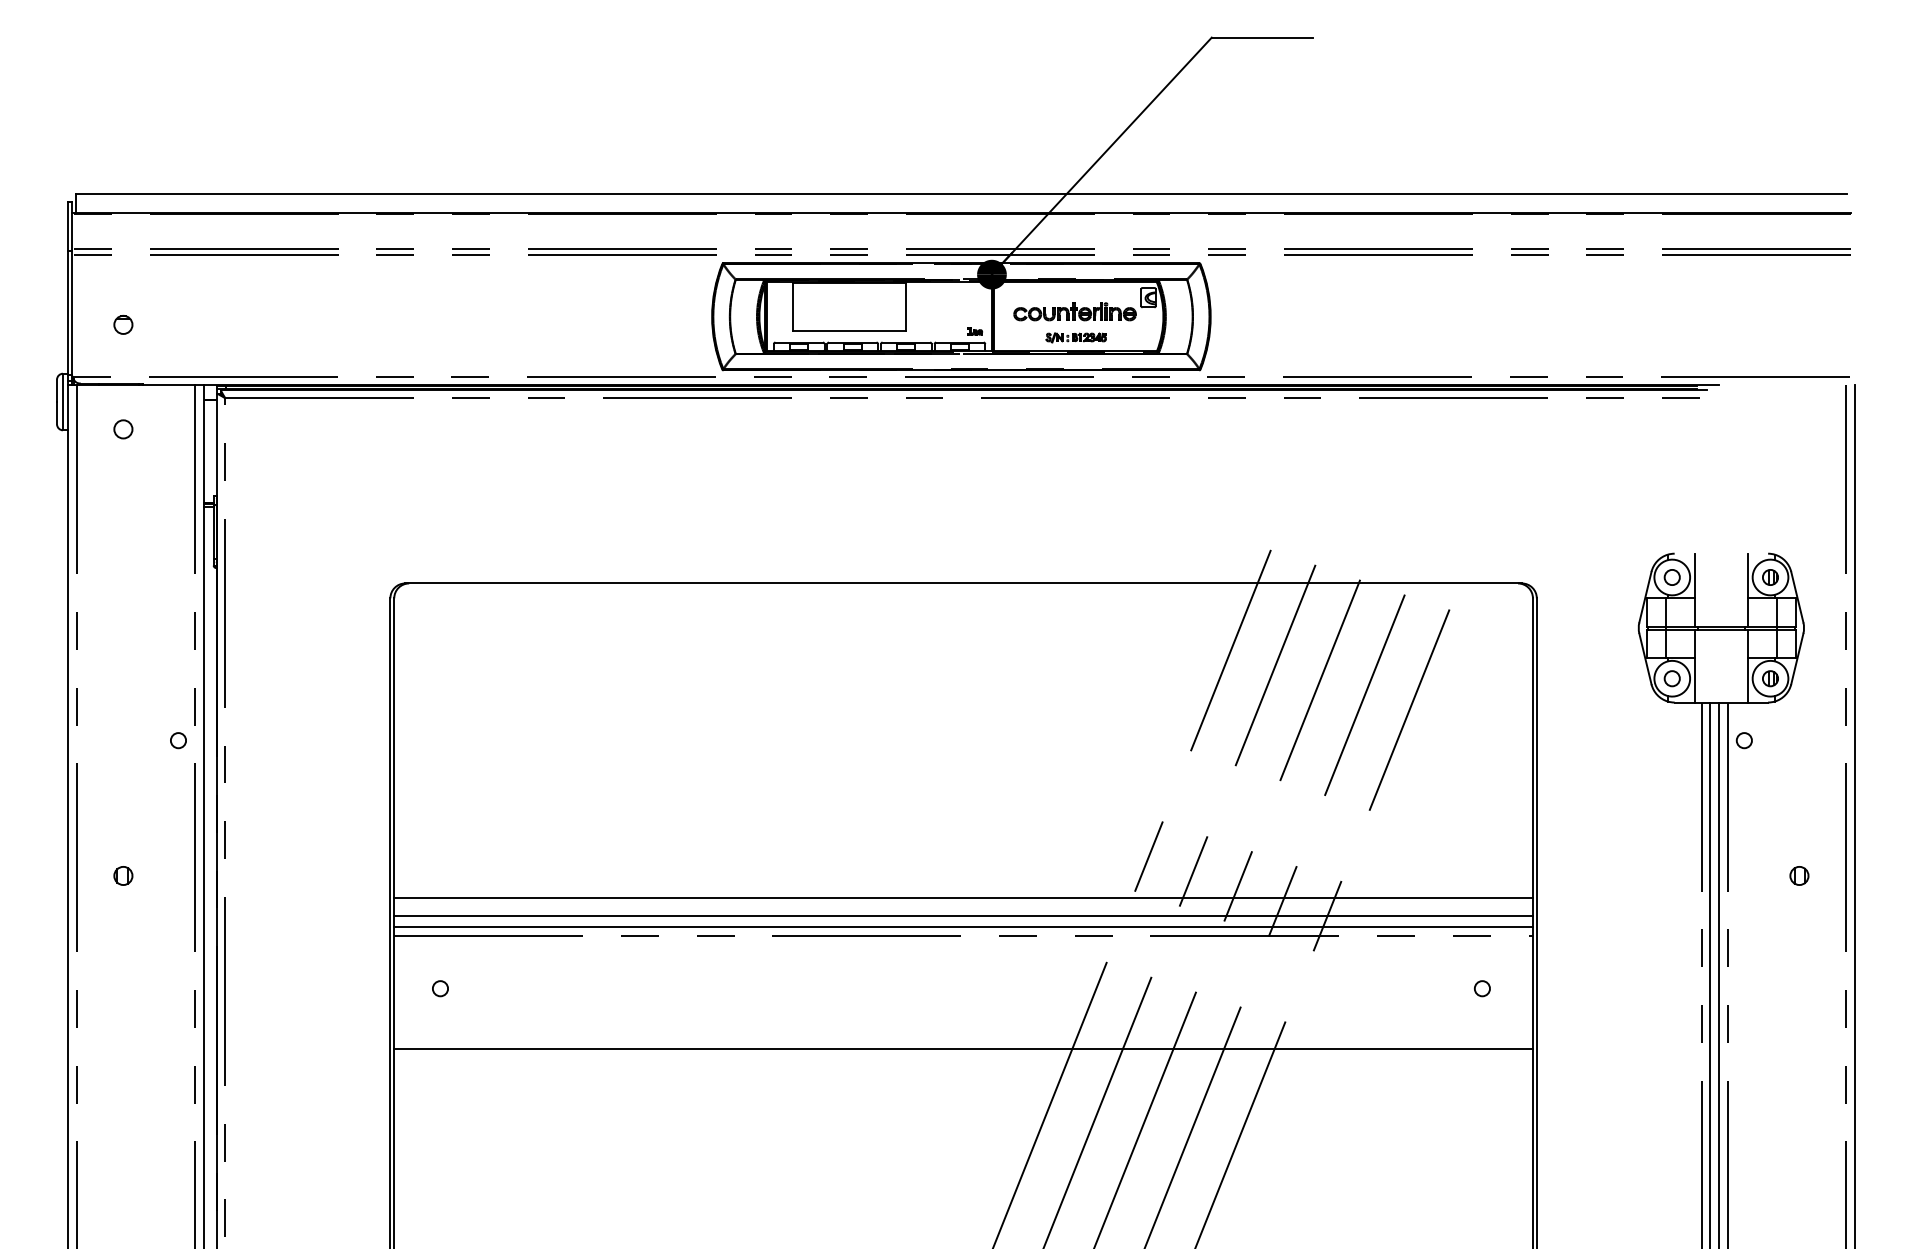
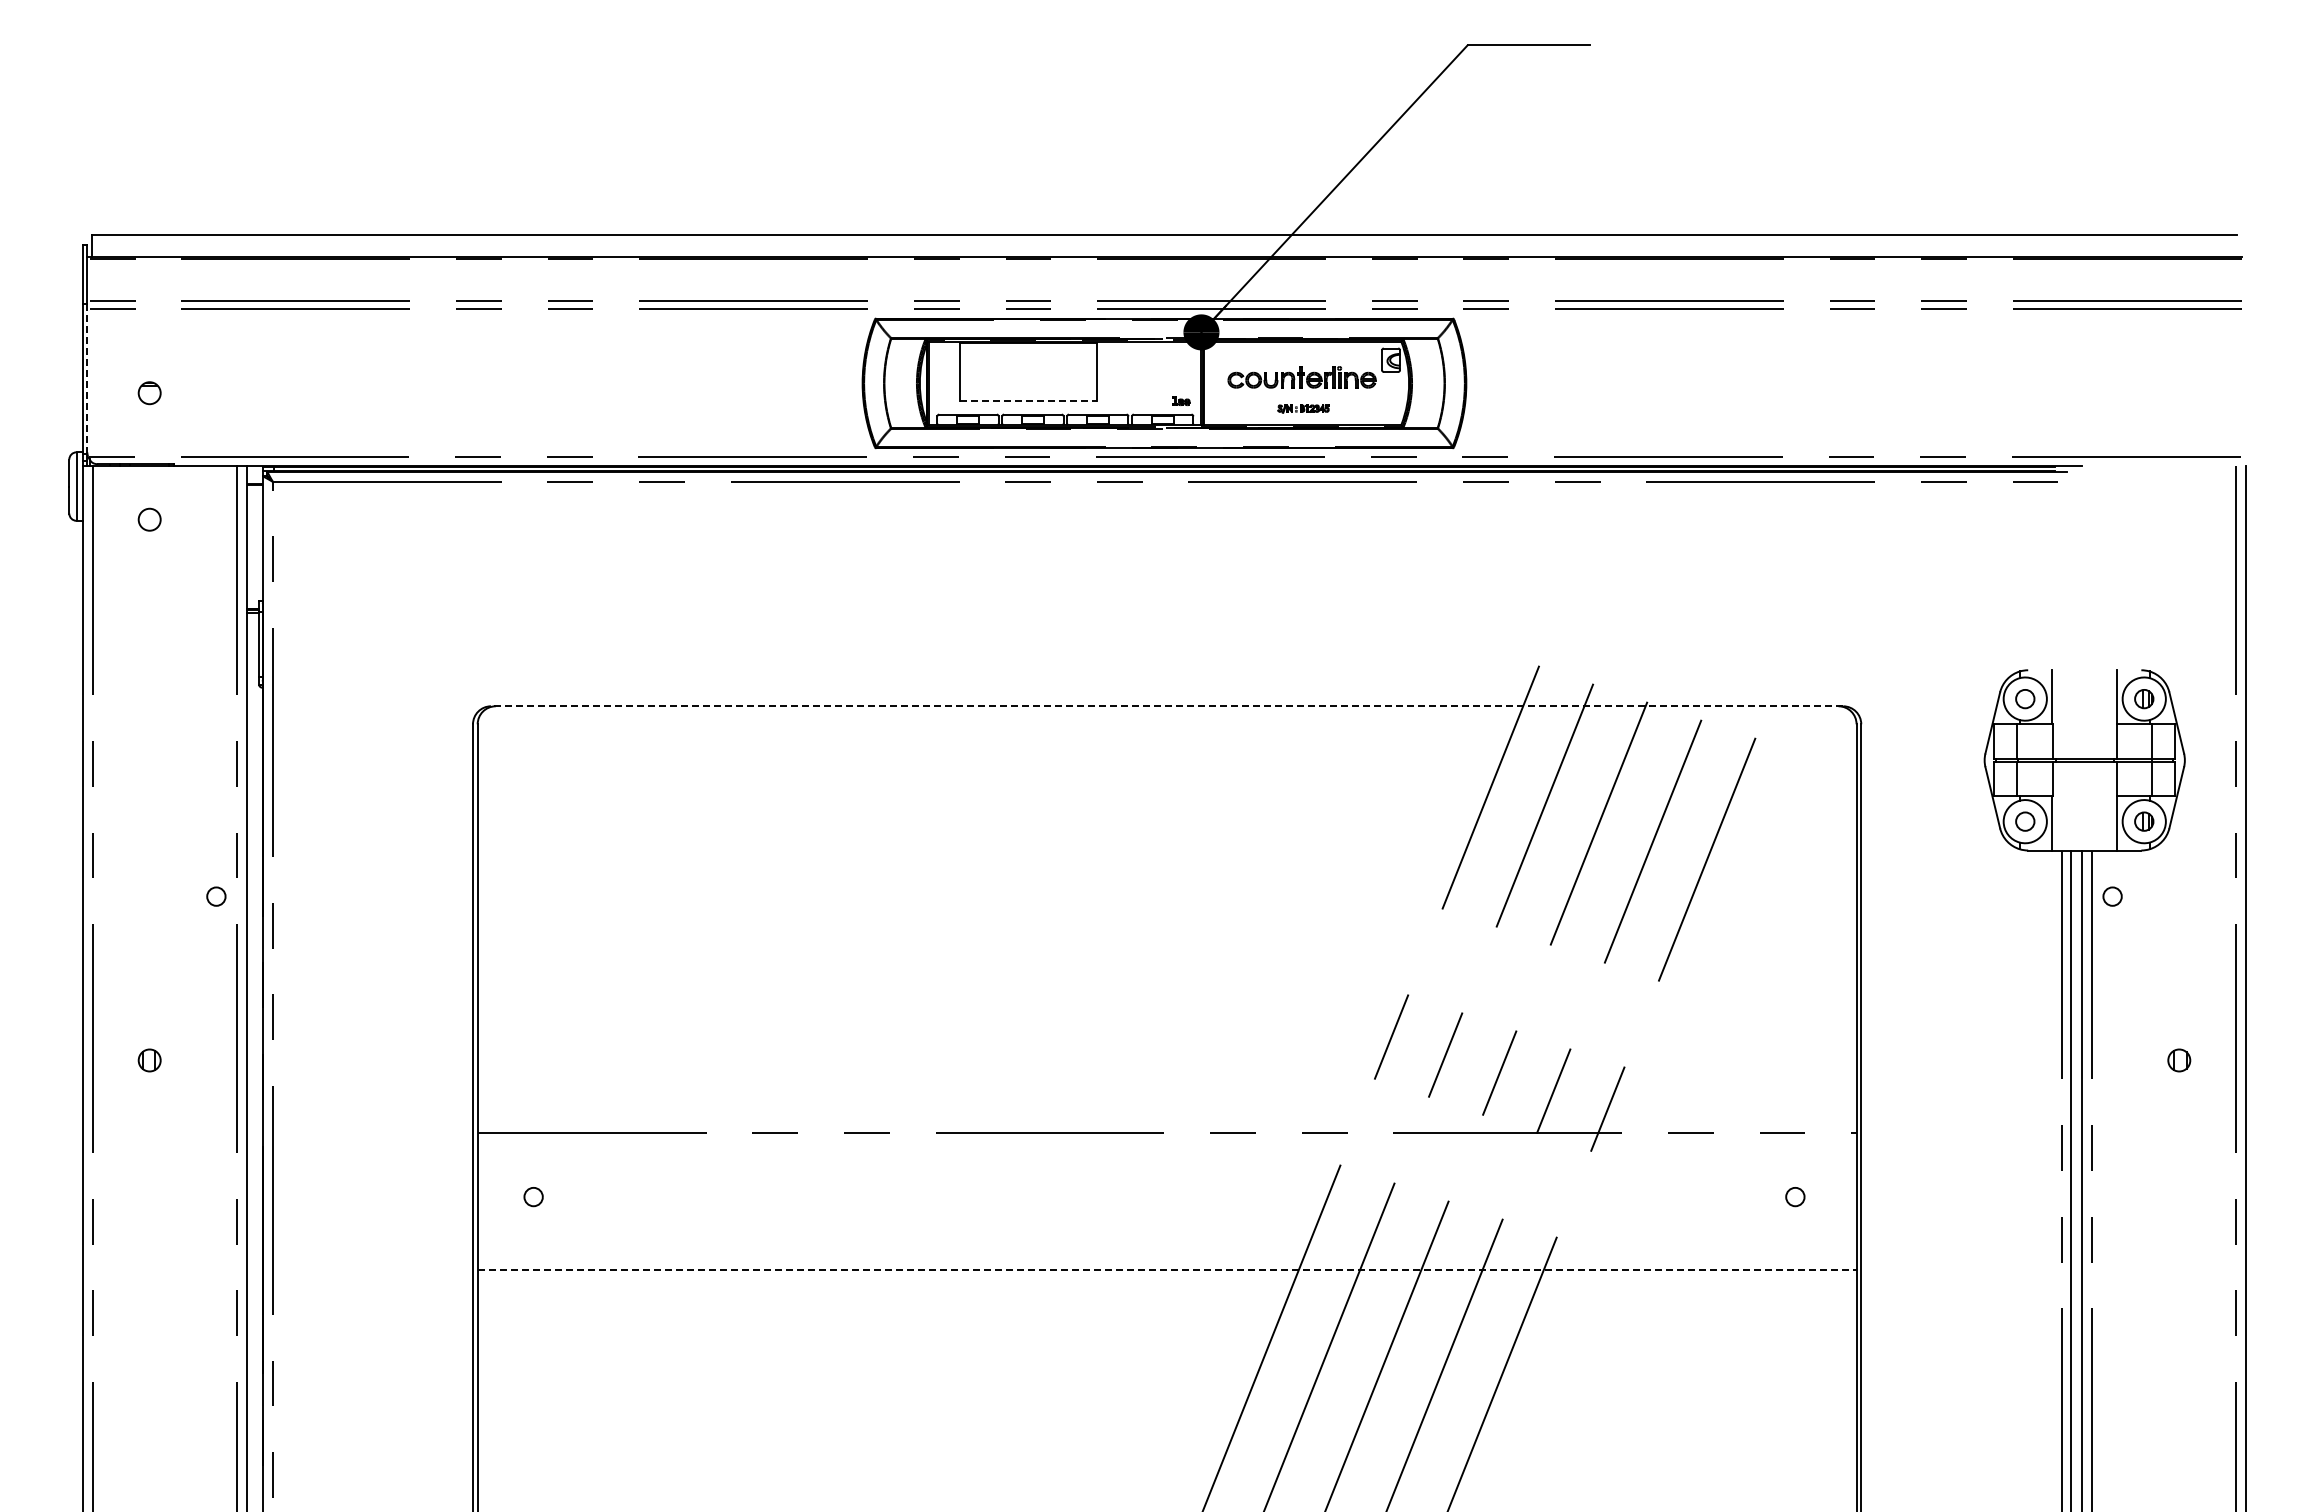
line: (72, 312) -> (87, 378), solid -> dashed
line: (849, 330) -> (1028, 400), solid -> dashed
part: (1076, 337) -> (1303, 408), size x0.7
line: (963, 583) -> (1166, 706), solid -> dashed
line: (963, 898) -> (1166, 1087), removed
line: (963, 916) -> (1166, 1109), removed
line: (963, 927) -> (1166, 1122), removed
line: (963, 1048) -> (1167, 1269), solid -> dashed

